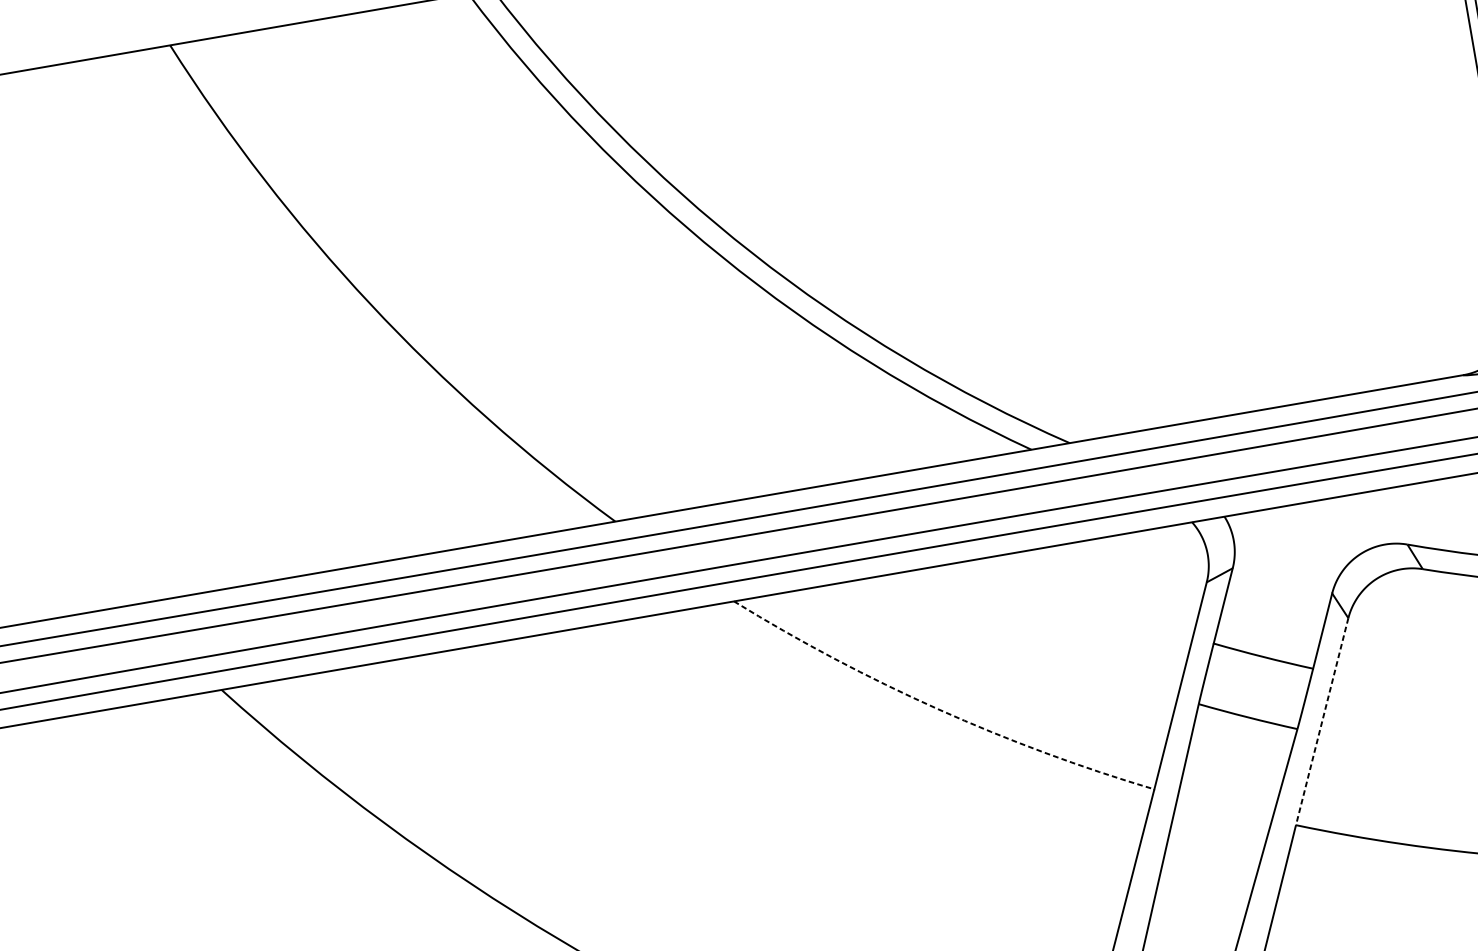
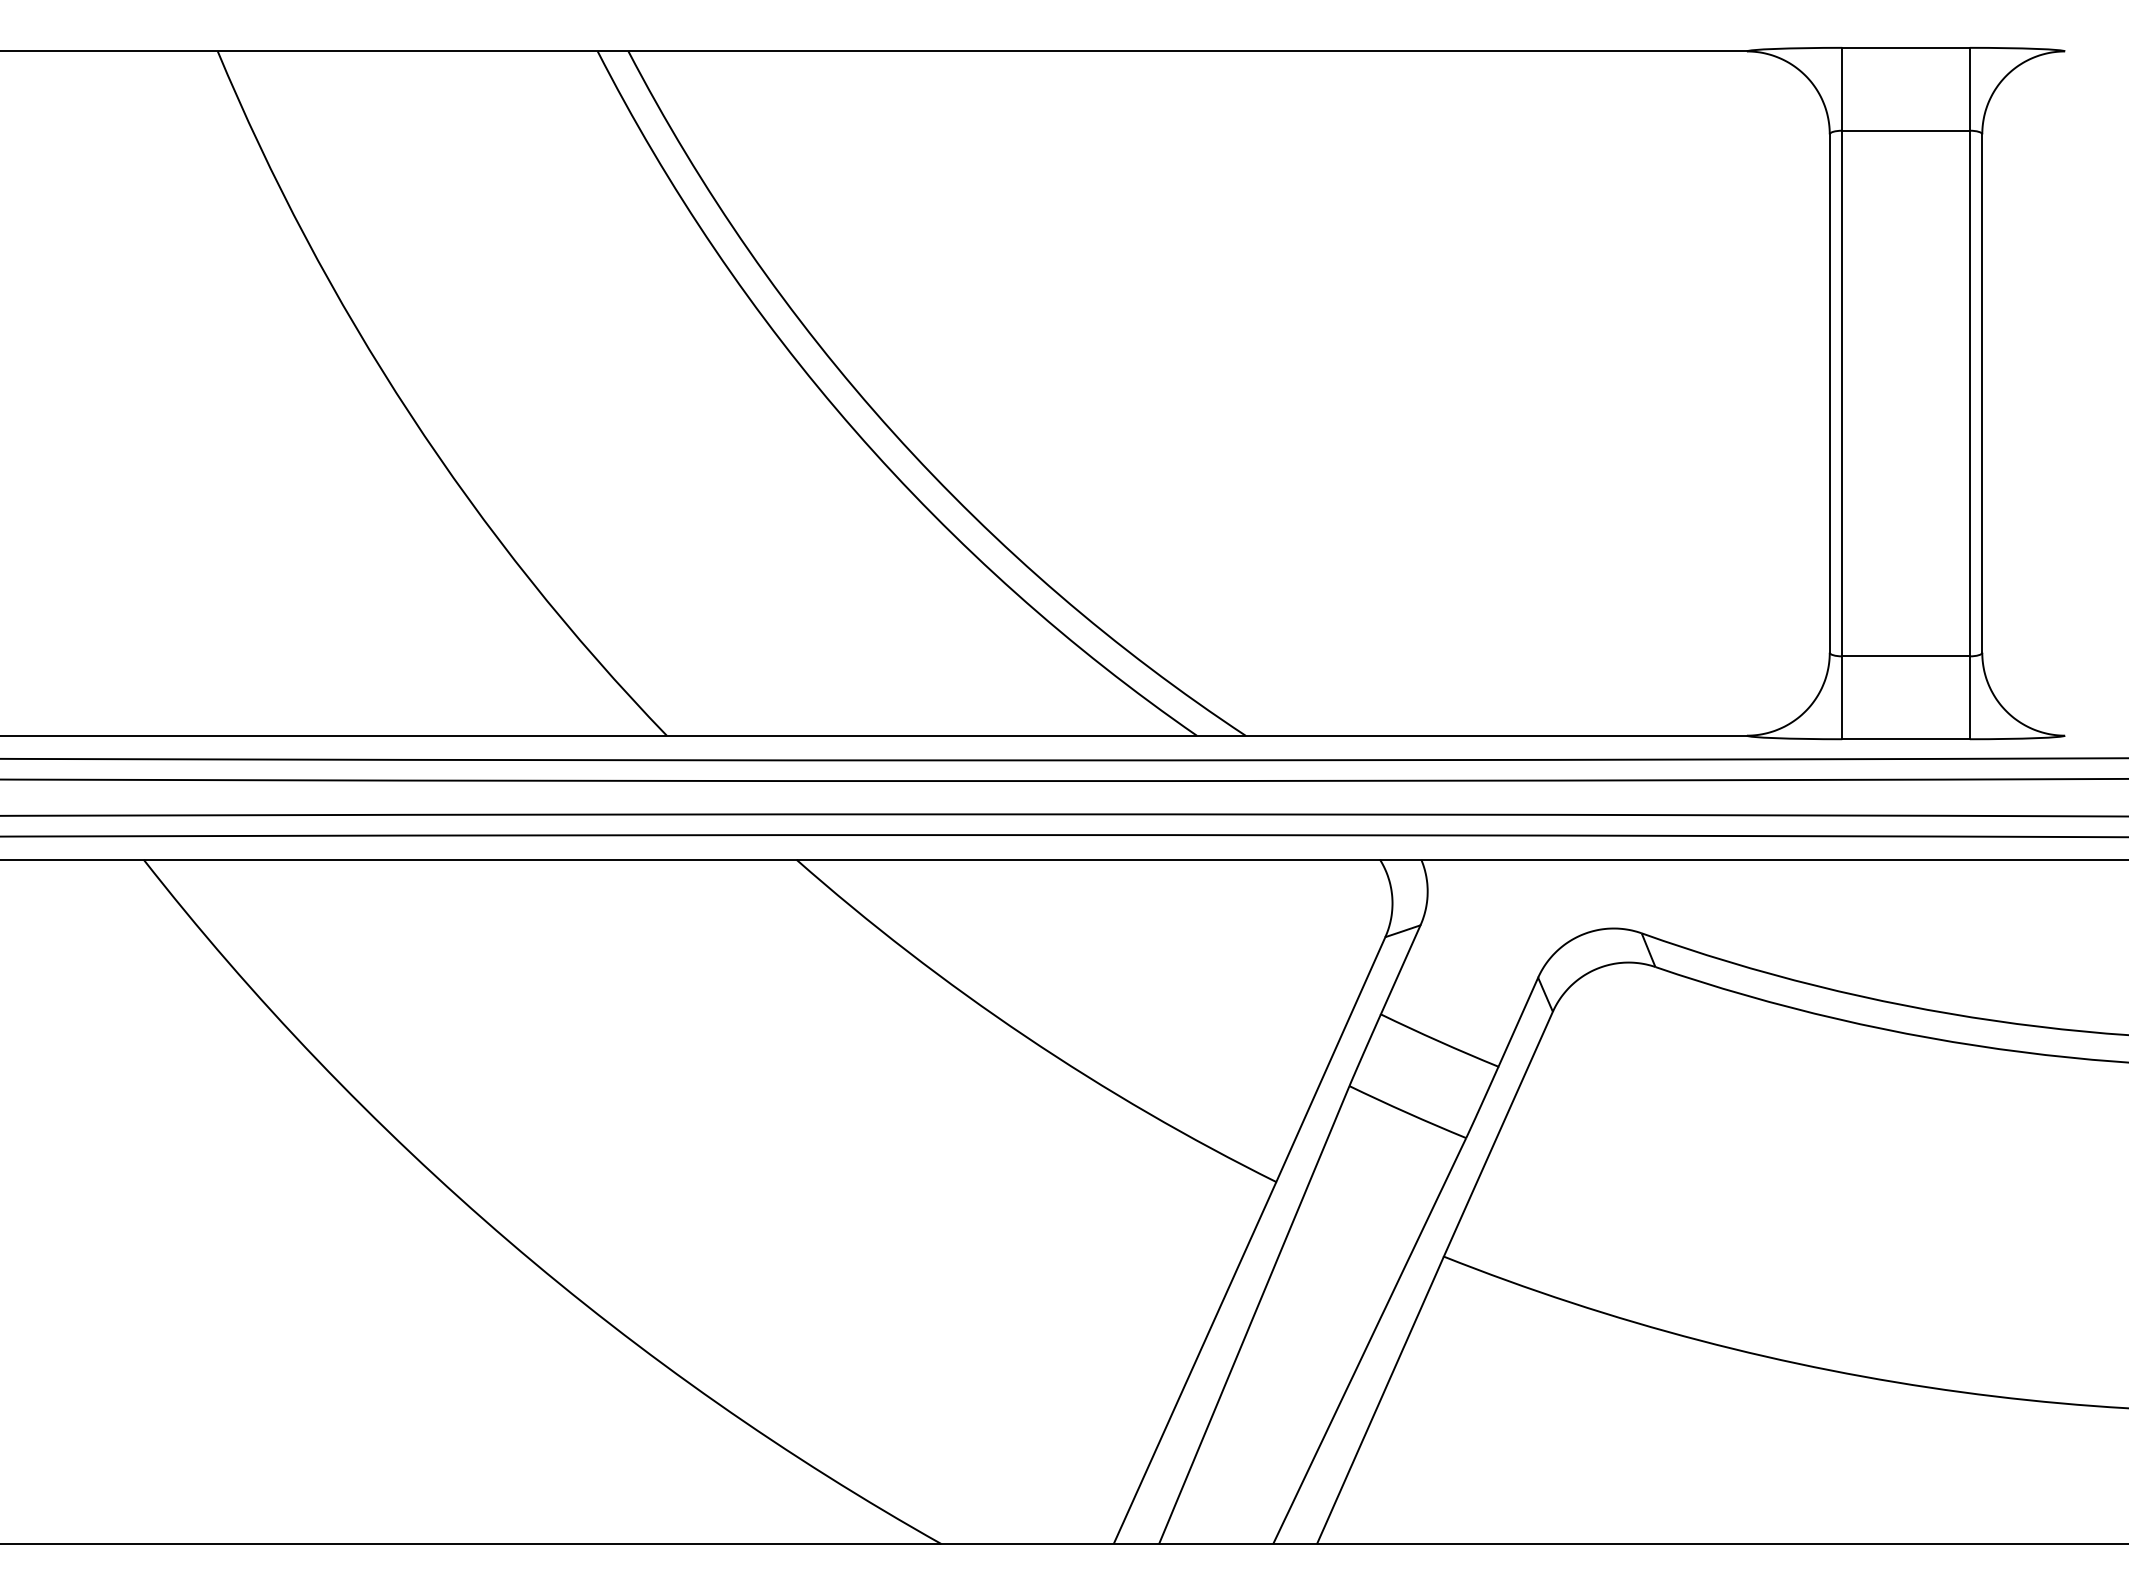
arc: (937, 709) -> (1025, 1036), dashed -> solid
line: (1322, 721) -> (1498, 1134), dashed -> solid

